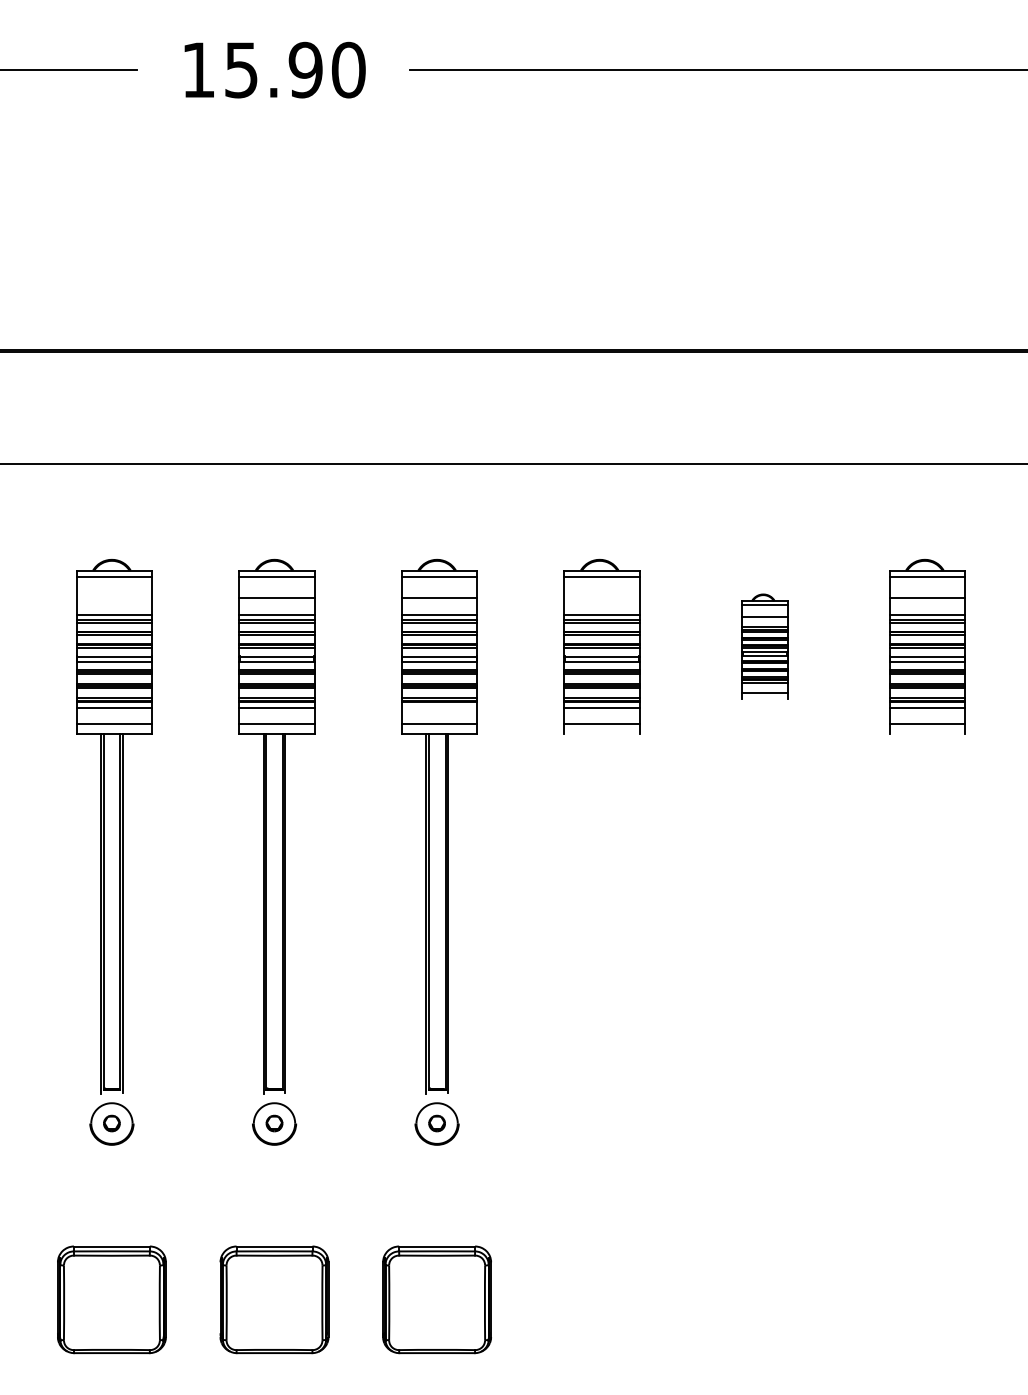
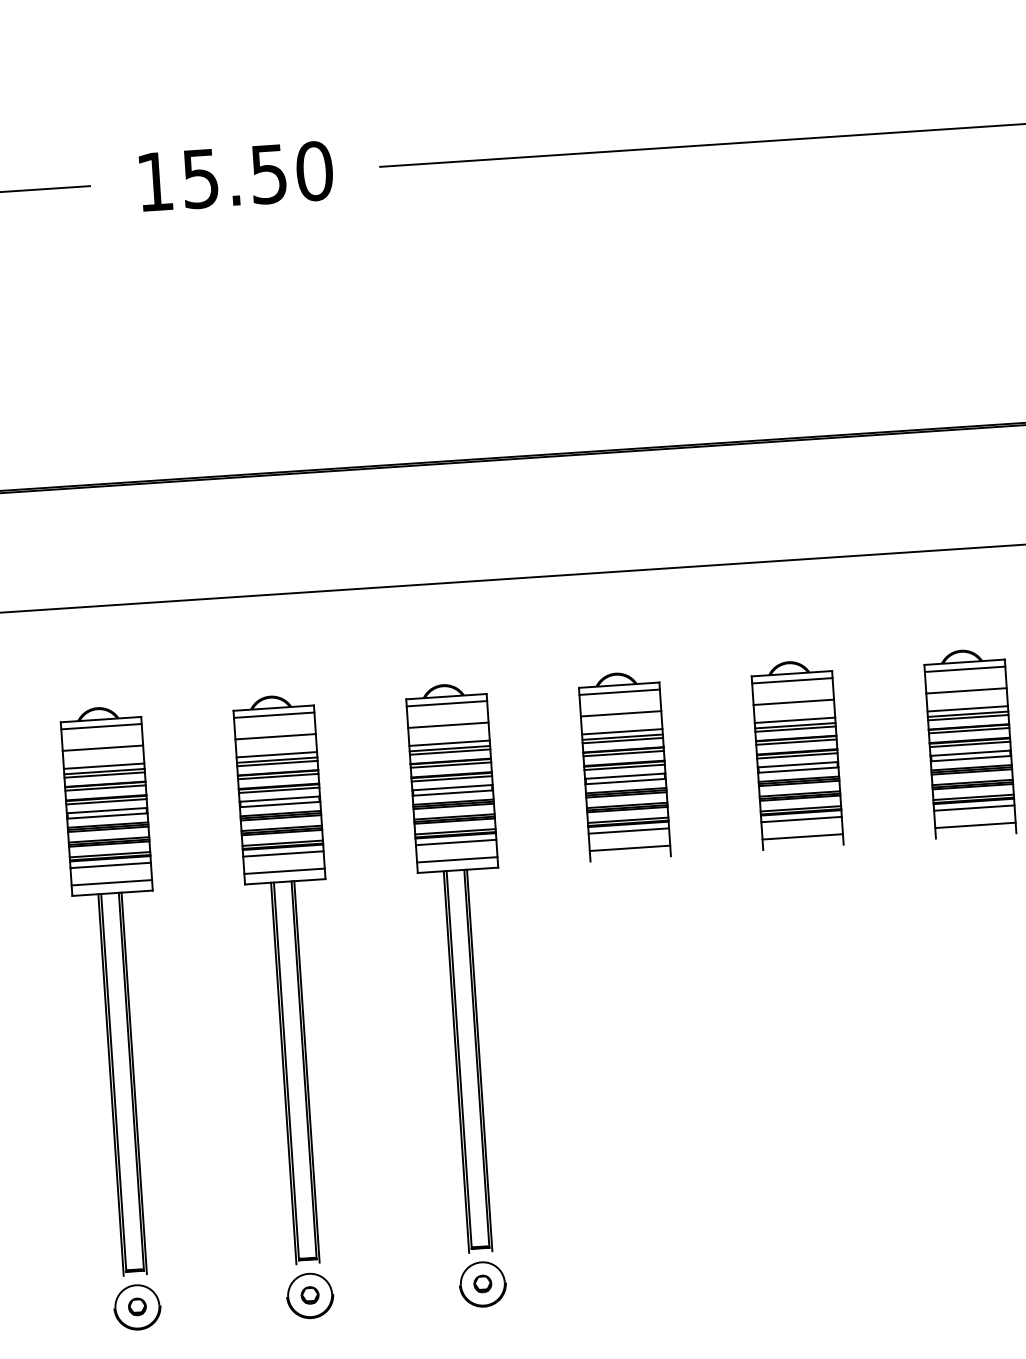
text: (305, 69) -> (268, 173), 15.90 -> 15.50
line: (114, 597) -> (103, 747), added
line: (602, 597) -> (621, 713), added
part: (764, 646) -> (796, 754), size x1.67
line: (439, 708) -> (456, 842), added

